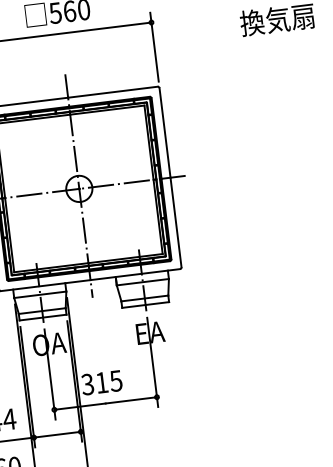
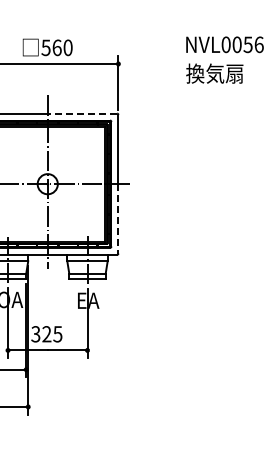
line: (112, 92) -> (82, 113), solid -> dashed
line: (176, 221) -> (118, 218), solid -> dashed
text: (101, 383) -> (46, 334), 315 -> 325

